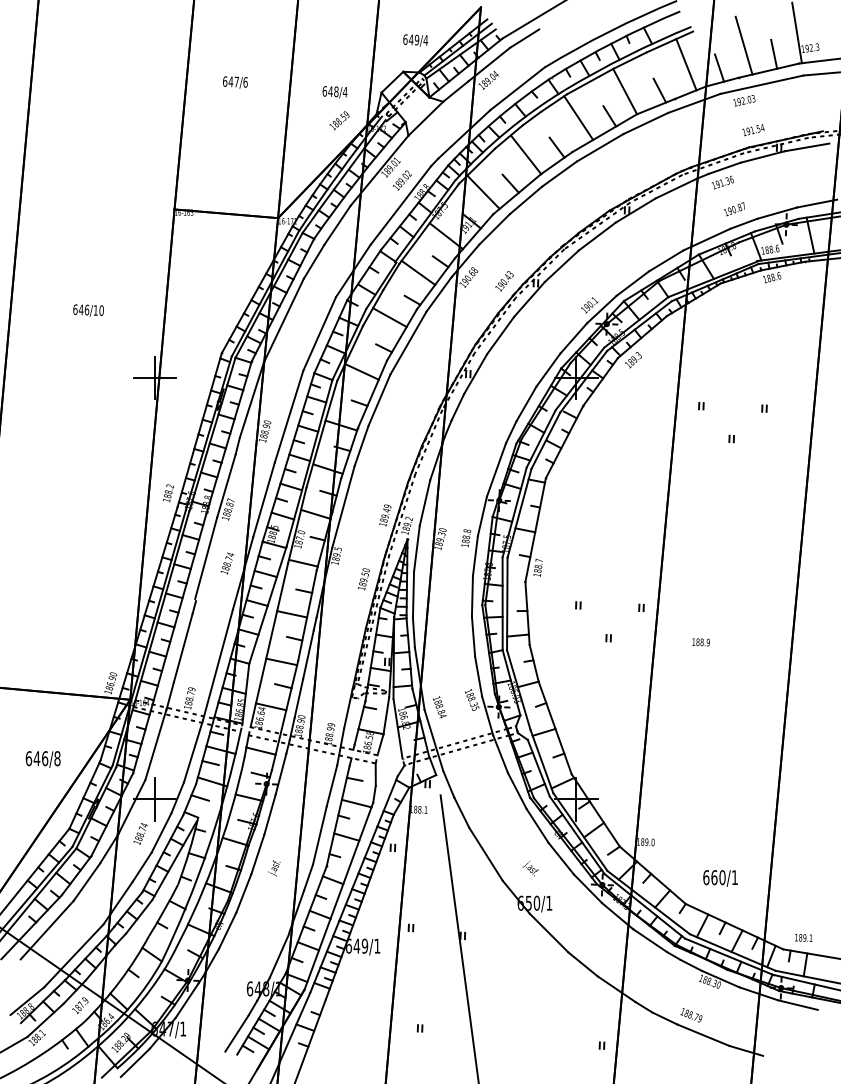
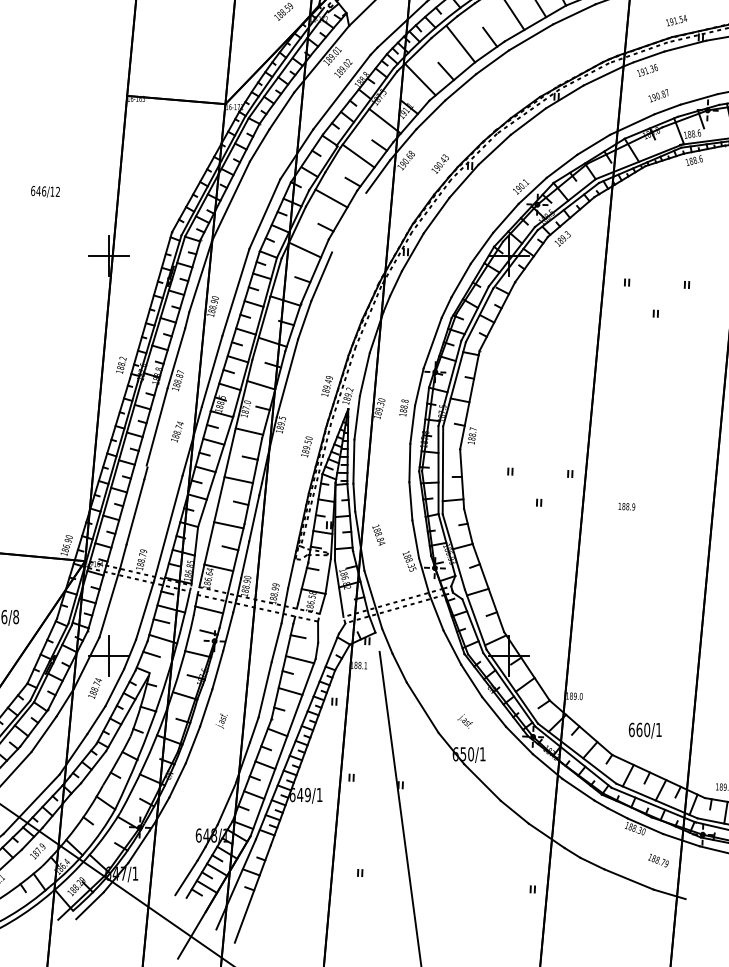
text: (101, 310) -> (57, 191), 646/10 -> 646/12
line: (408, 342) -> (349, 222), removed
text: (439, 707) -> (378, 535), moved
text: (691, 1015) -> (658, 860), moved

